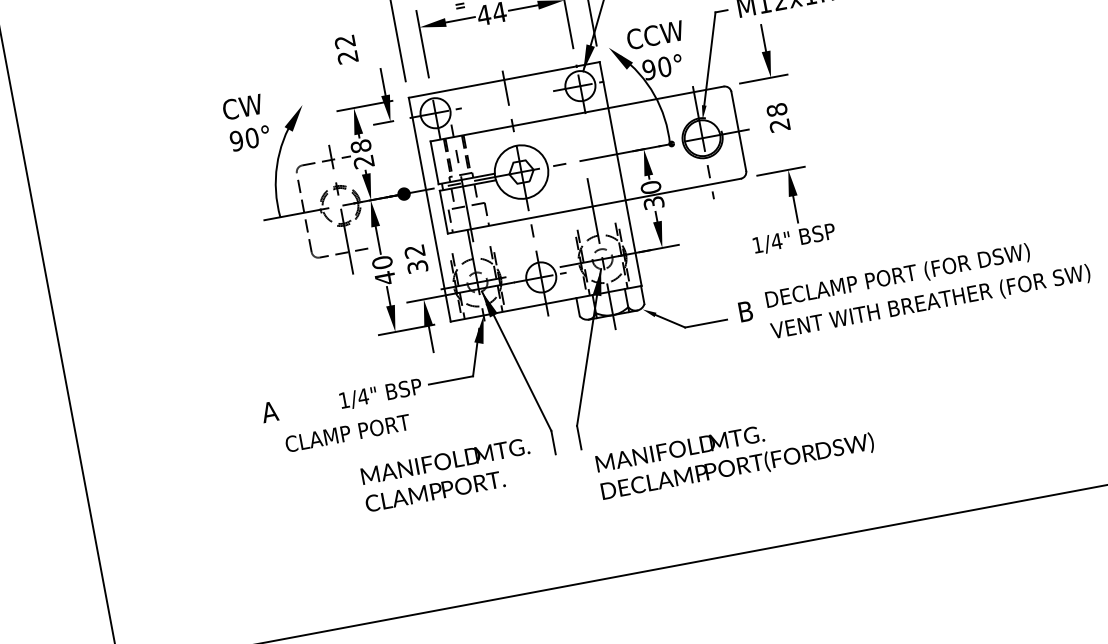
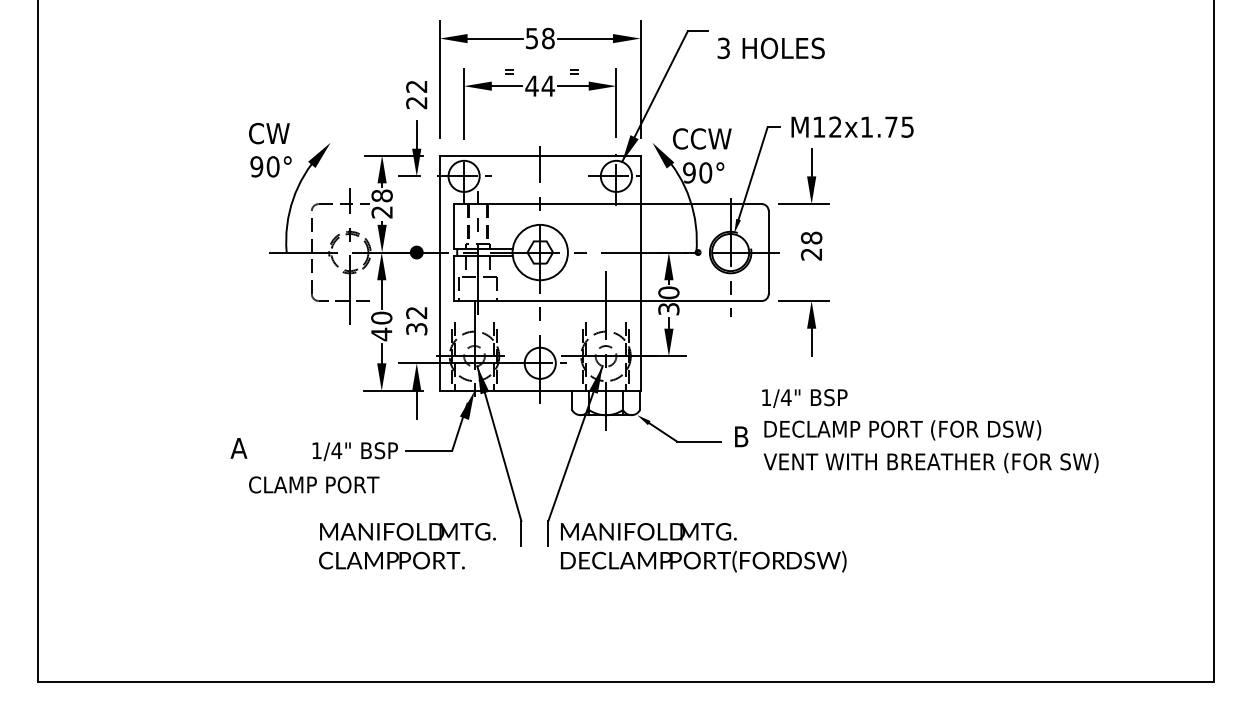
text: (346, 50) -> (416, 95), moved
text: (794, 239) -> (804, 398), moved
text: (734, 454) -> (703, 547), moved

